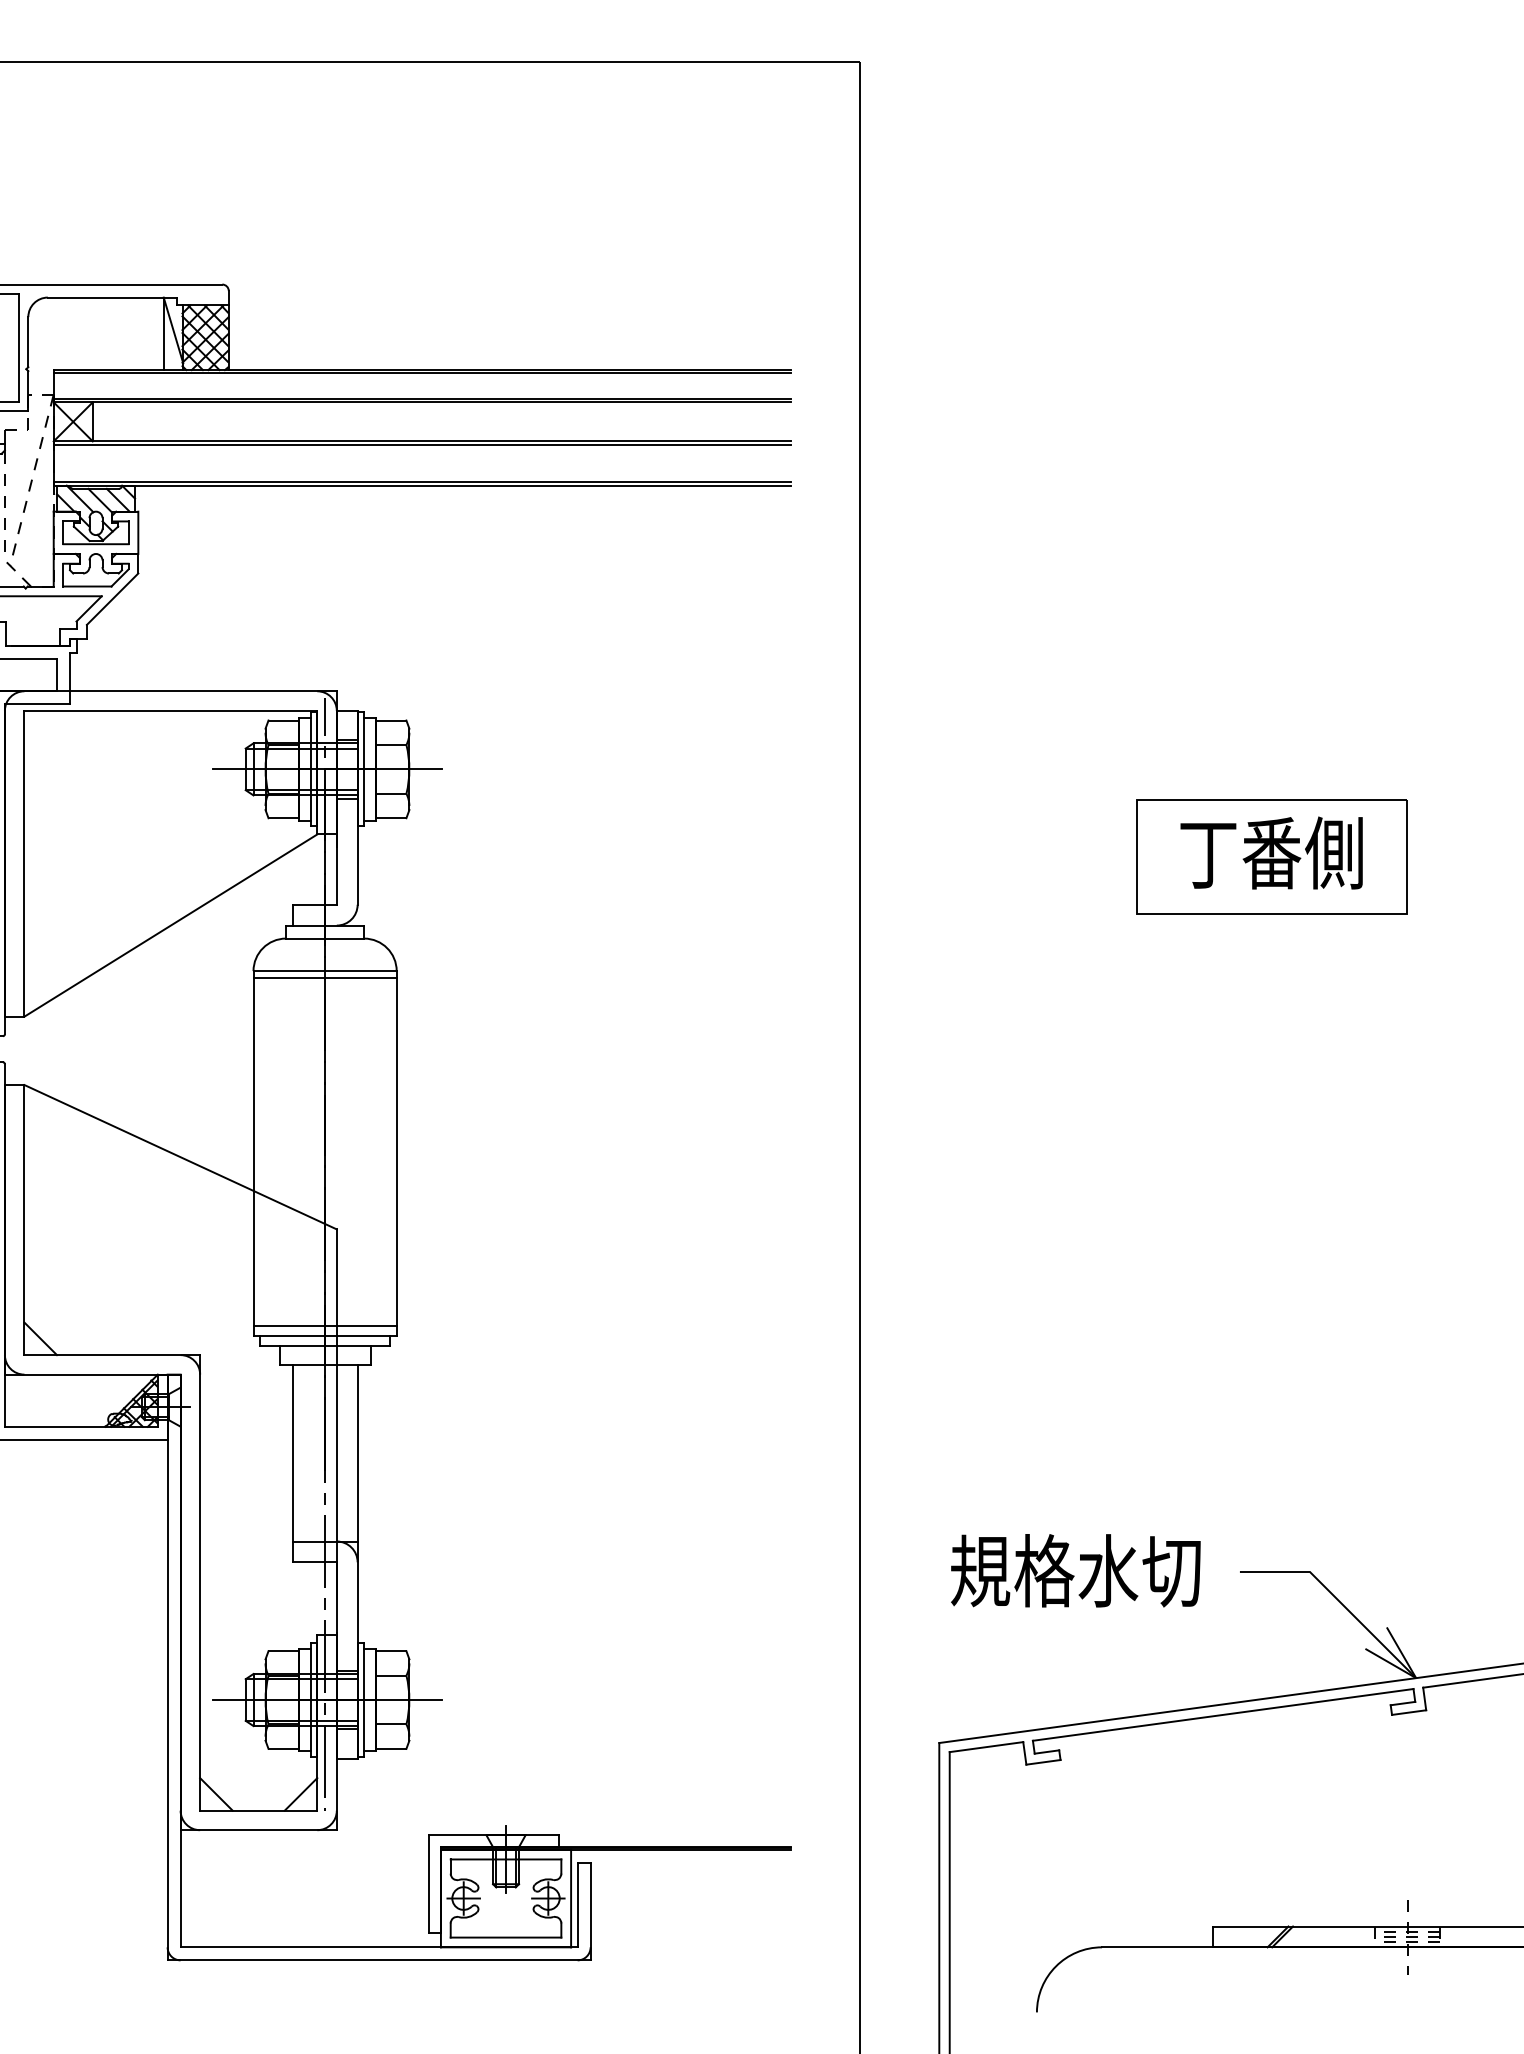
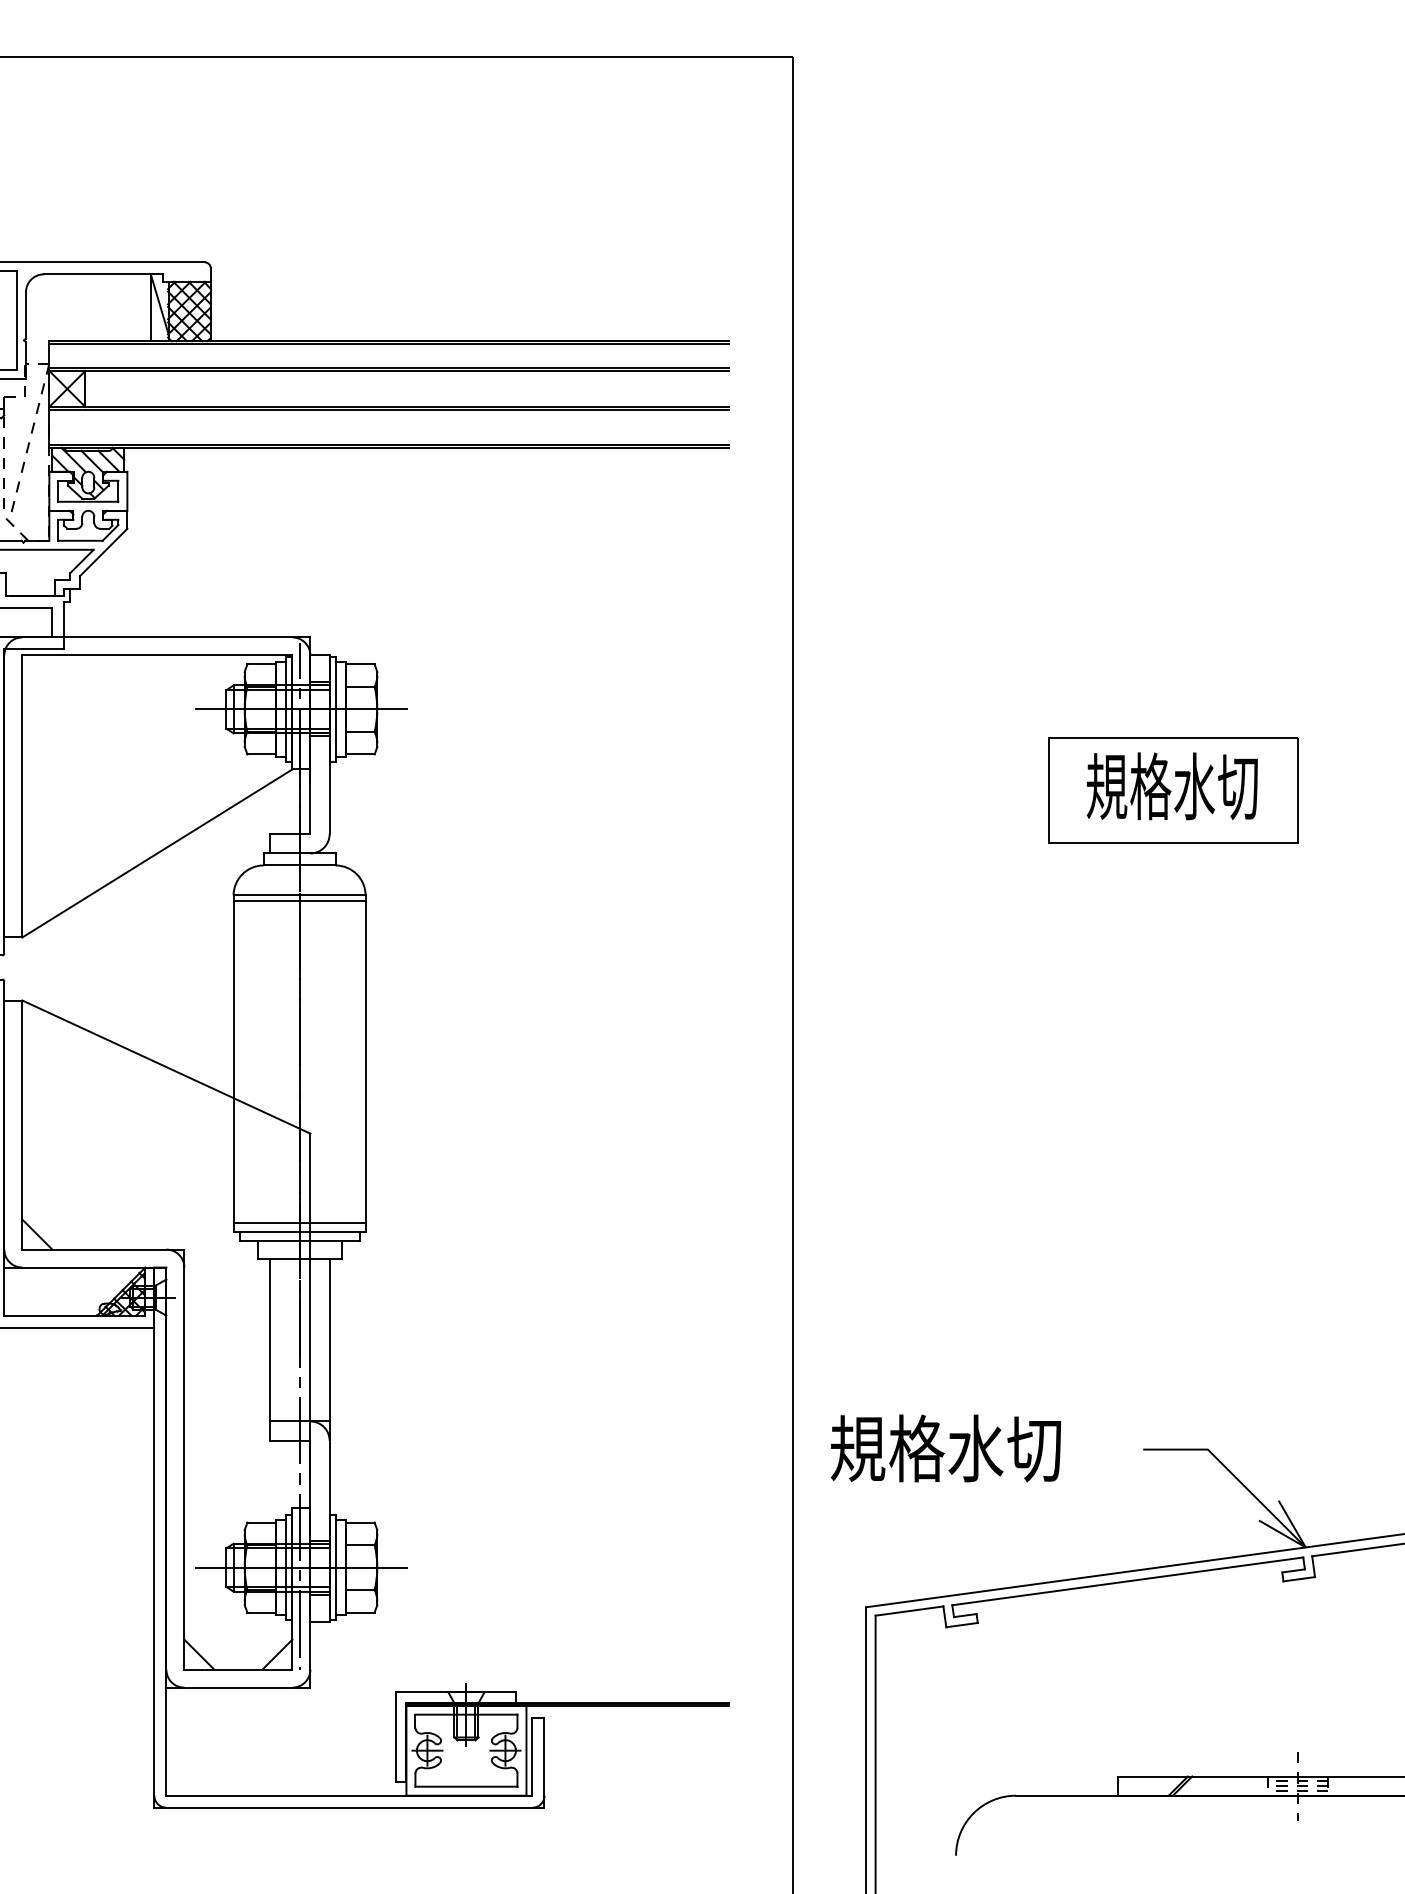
text: (1270, 852) -> (1171, 786), 丁番側 -> 規格水切
text: (1075, 1570) -> (945, 1448), moved

